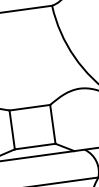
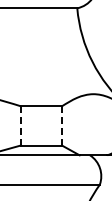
line: (52, 124) -> (61, 125), solid -> dashed
line: (11, 129) -> (20, 125), solid -> dashed

